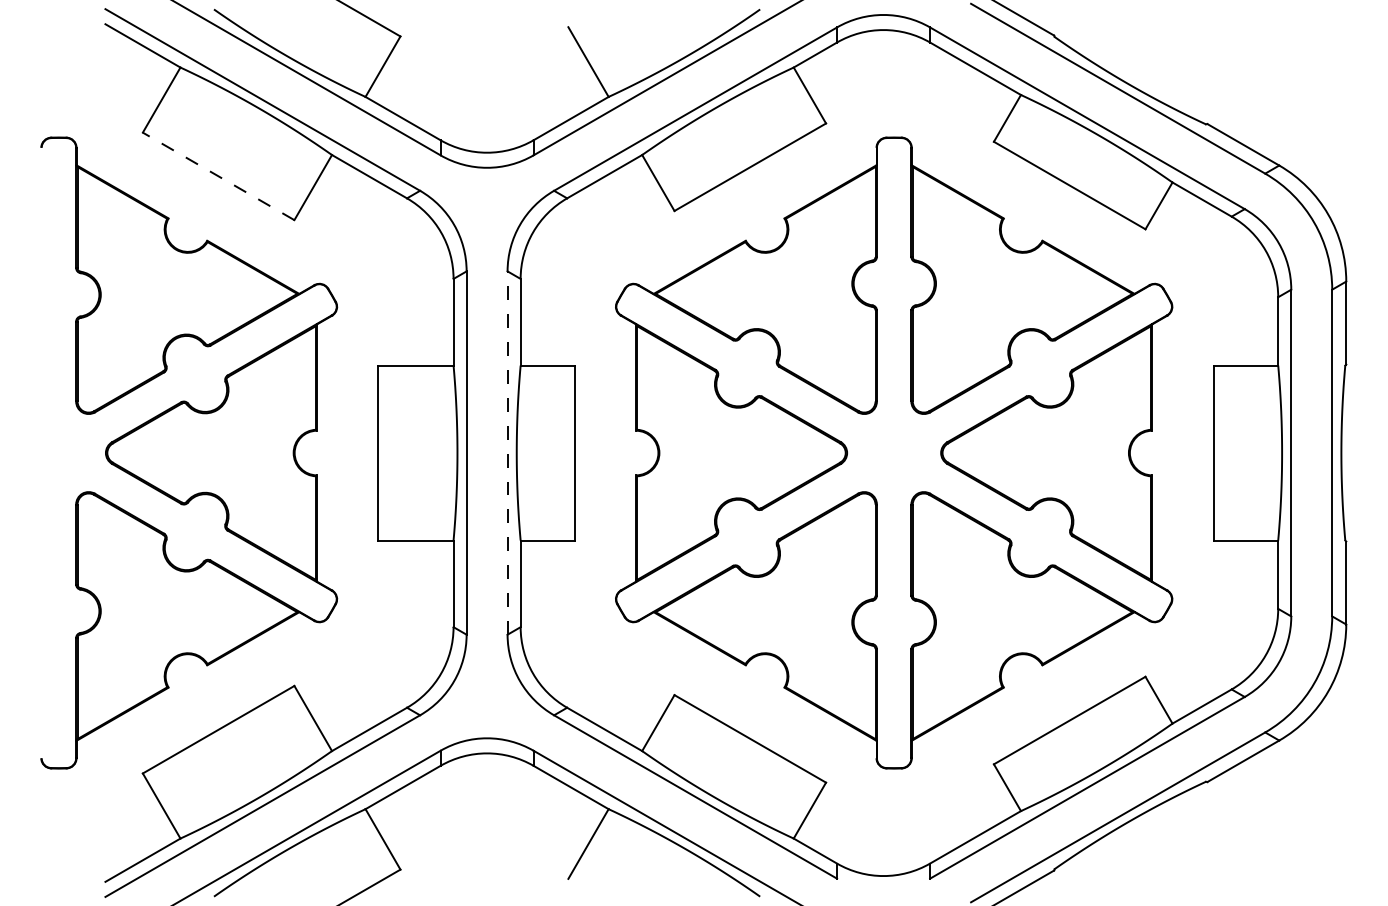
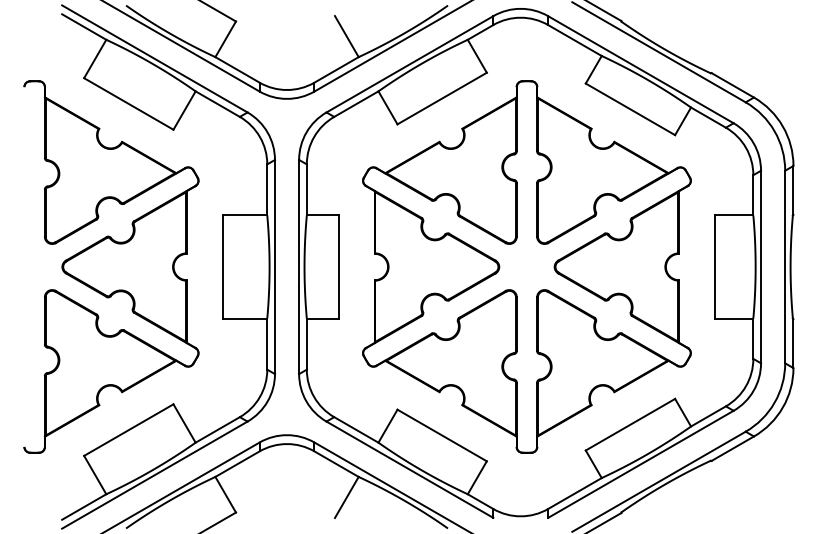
line: (218, 175) -> (128, 103), dashed -> solid
line: (508, 452) -> (299, 266), dashed -> solid

